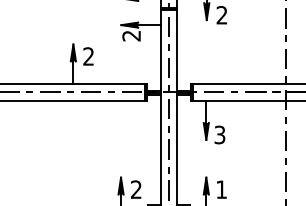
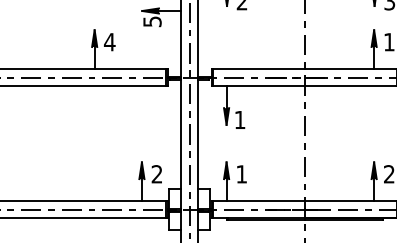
text: (131, 35) -> (152, 21), 2 -> 5
text: (88, 55) -> (109, 41), 2 -> 4
text: (219, 134) -> (239, 119), 3 -> 1

